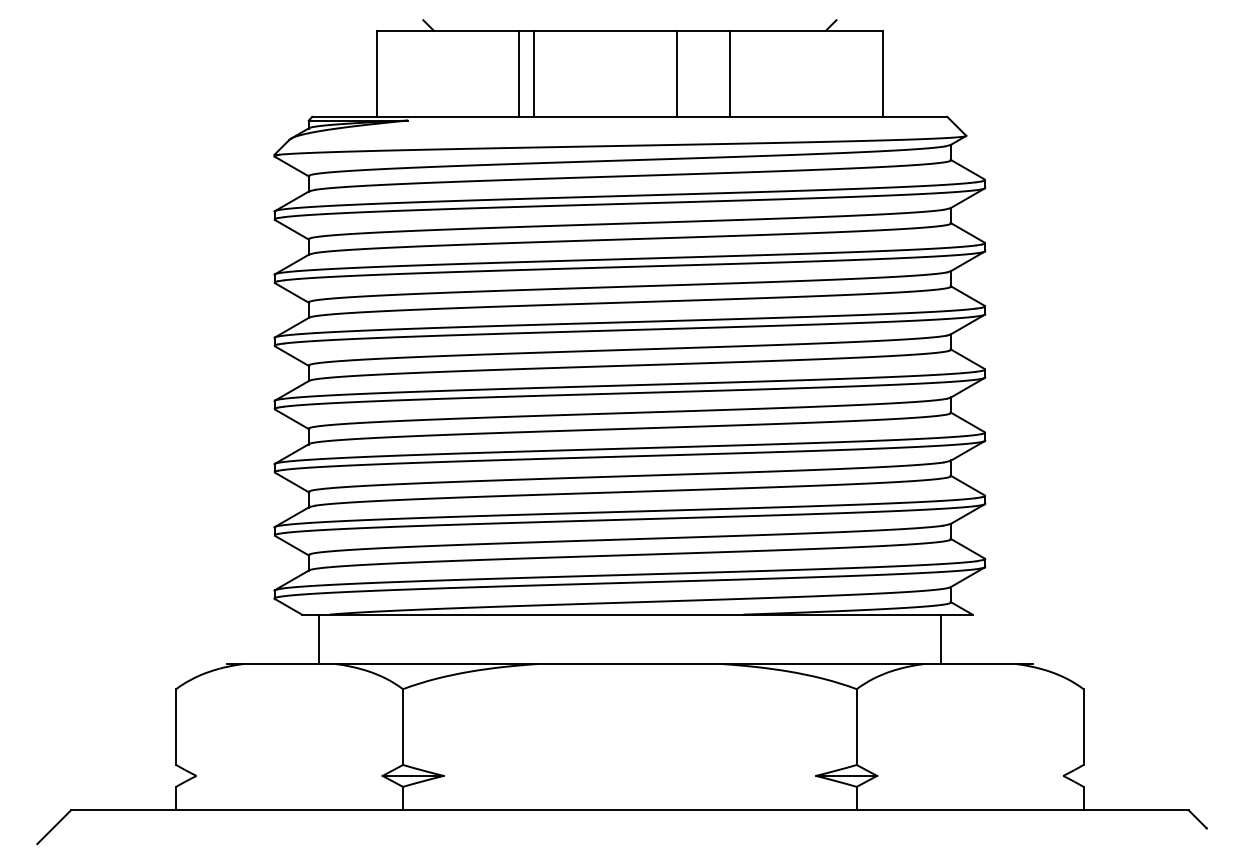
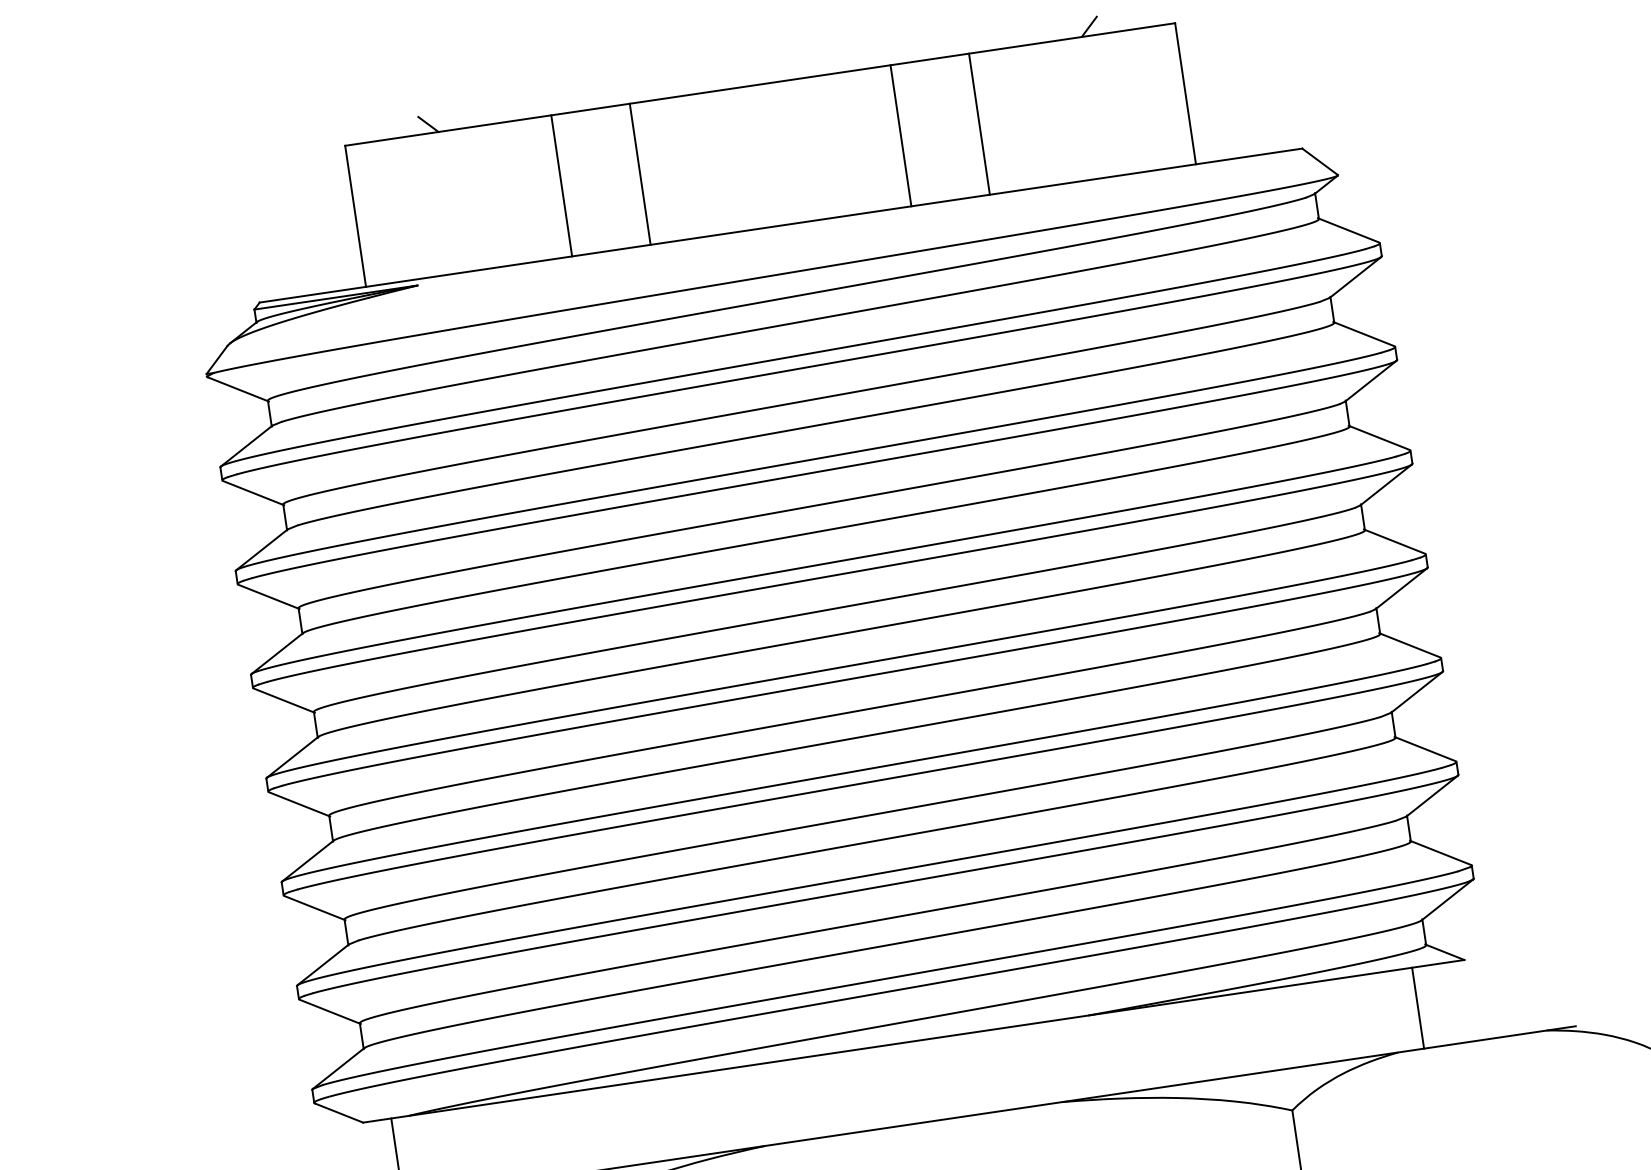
line: (518, 73) -> (640, 173), moved
line: (533, 73) -> (561, 185), moved
line: (677, 73) -> (901, 135), moved
line: (730, 73) -> (980, 123), moved

